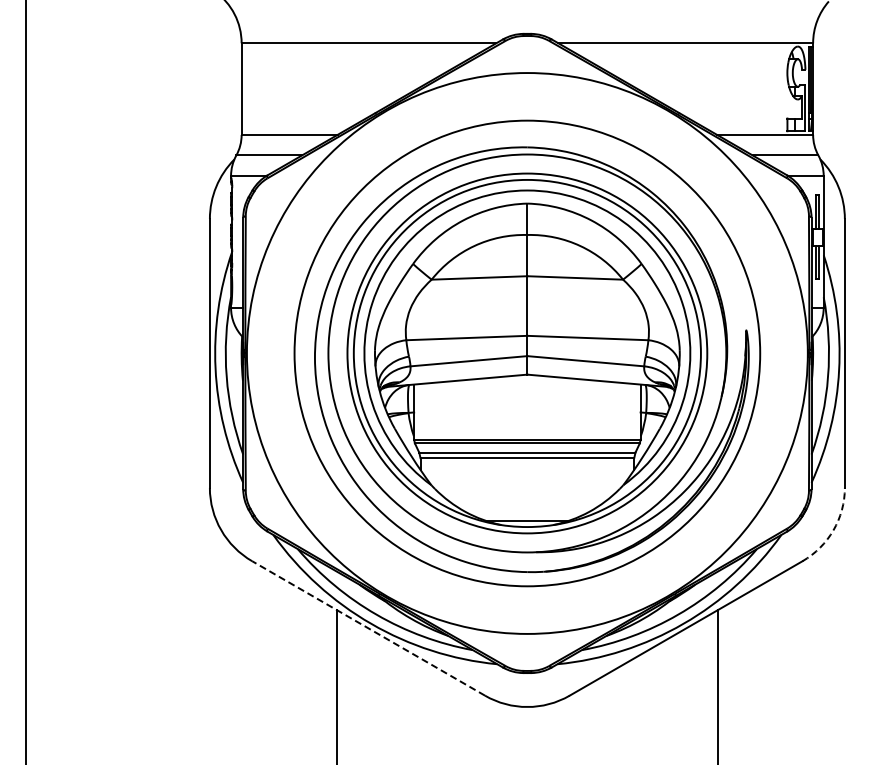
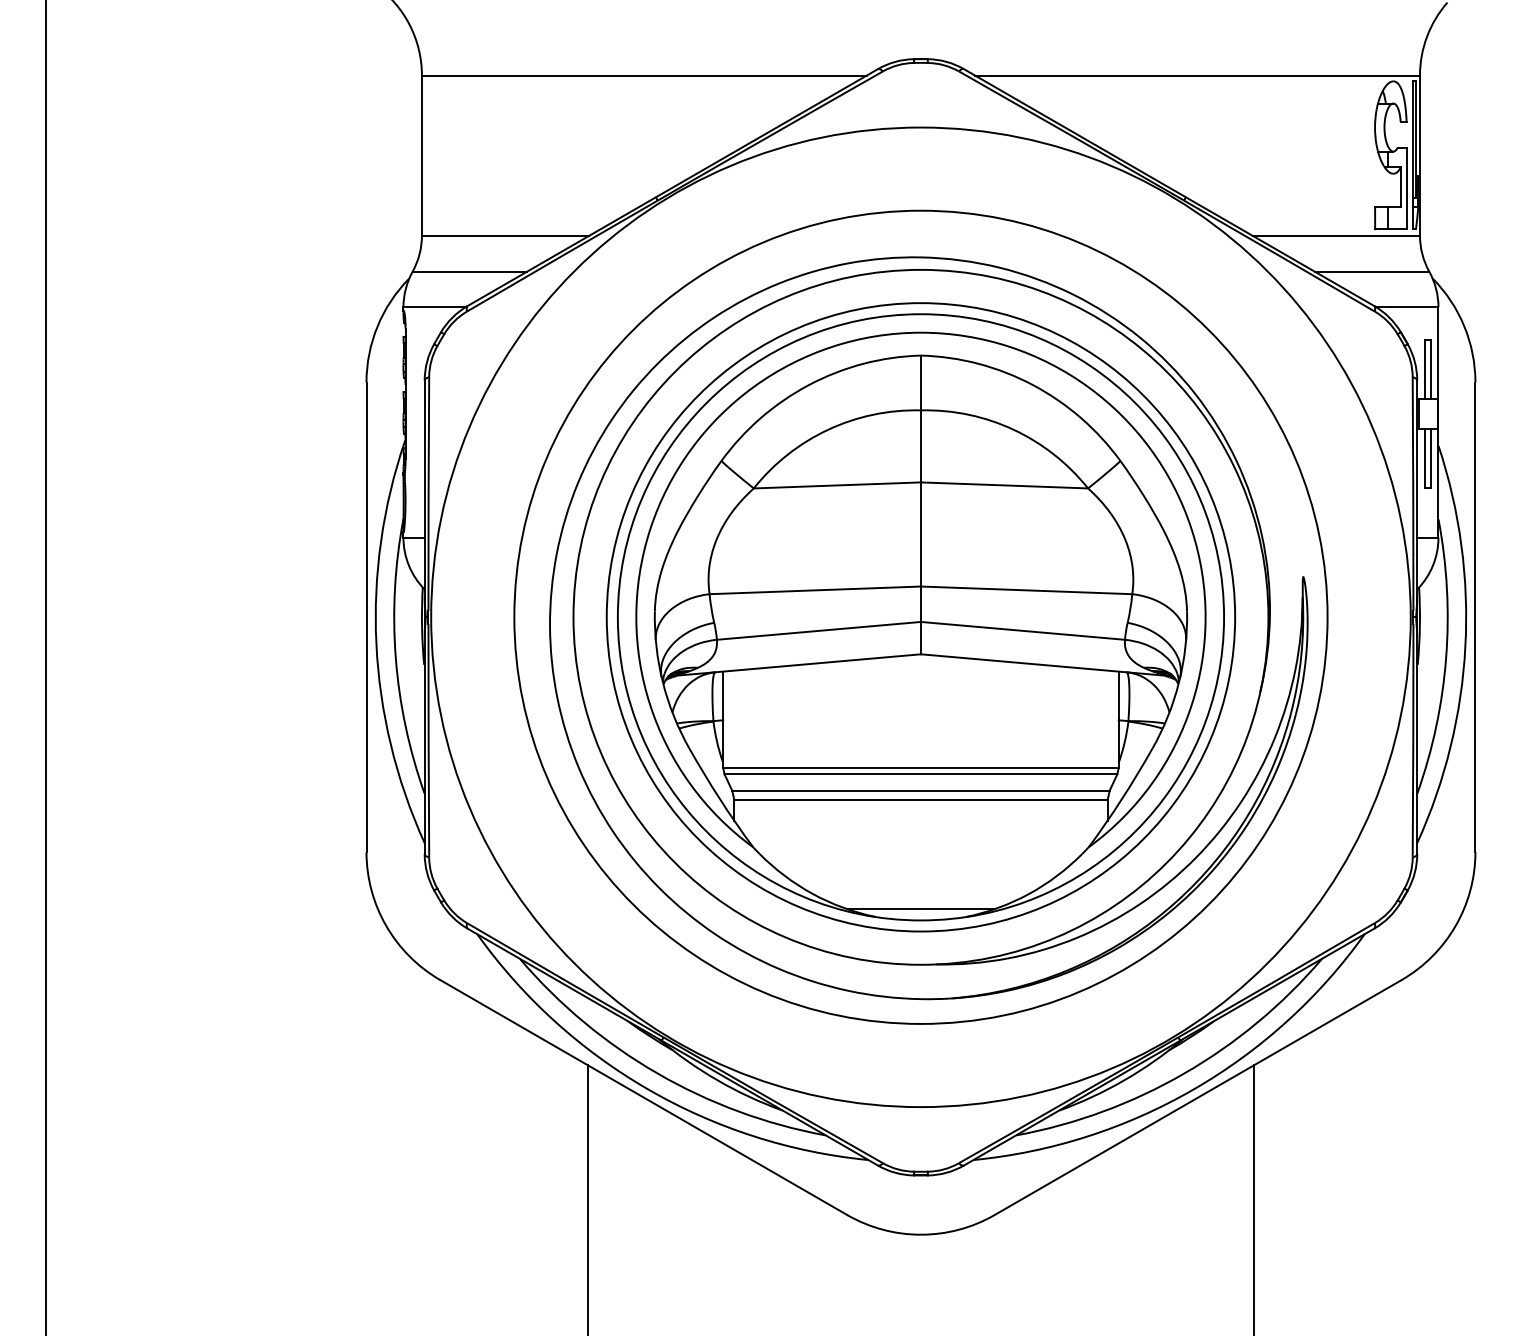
arc: (833, 530) -> (1455, 926), dashed -> solid
line: (368, 628) -> (643, 1097), dashed -> solid

